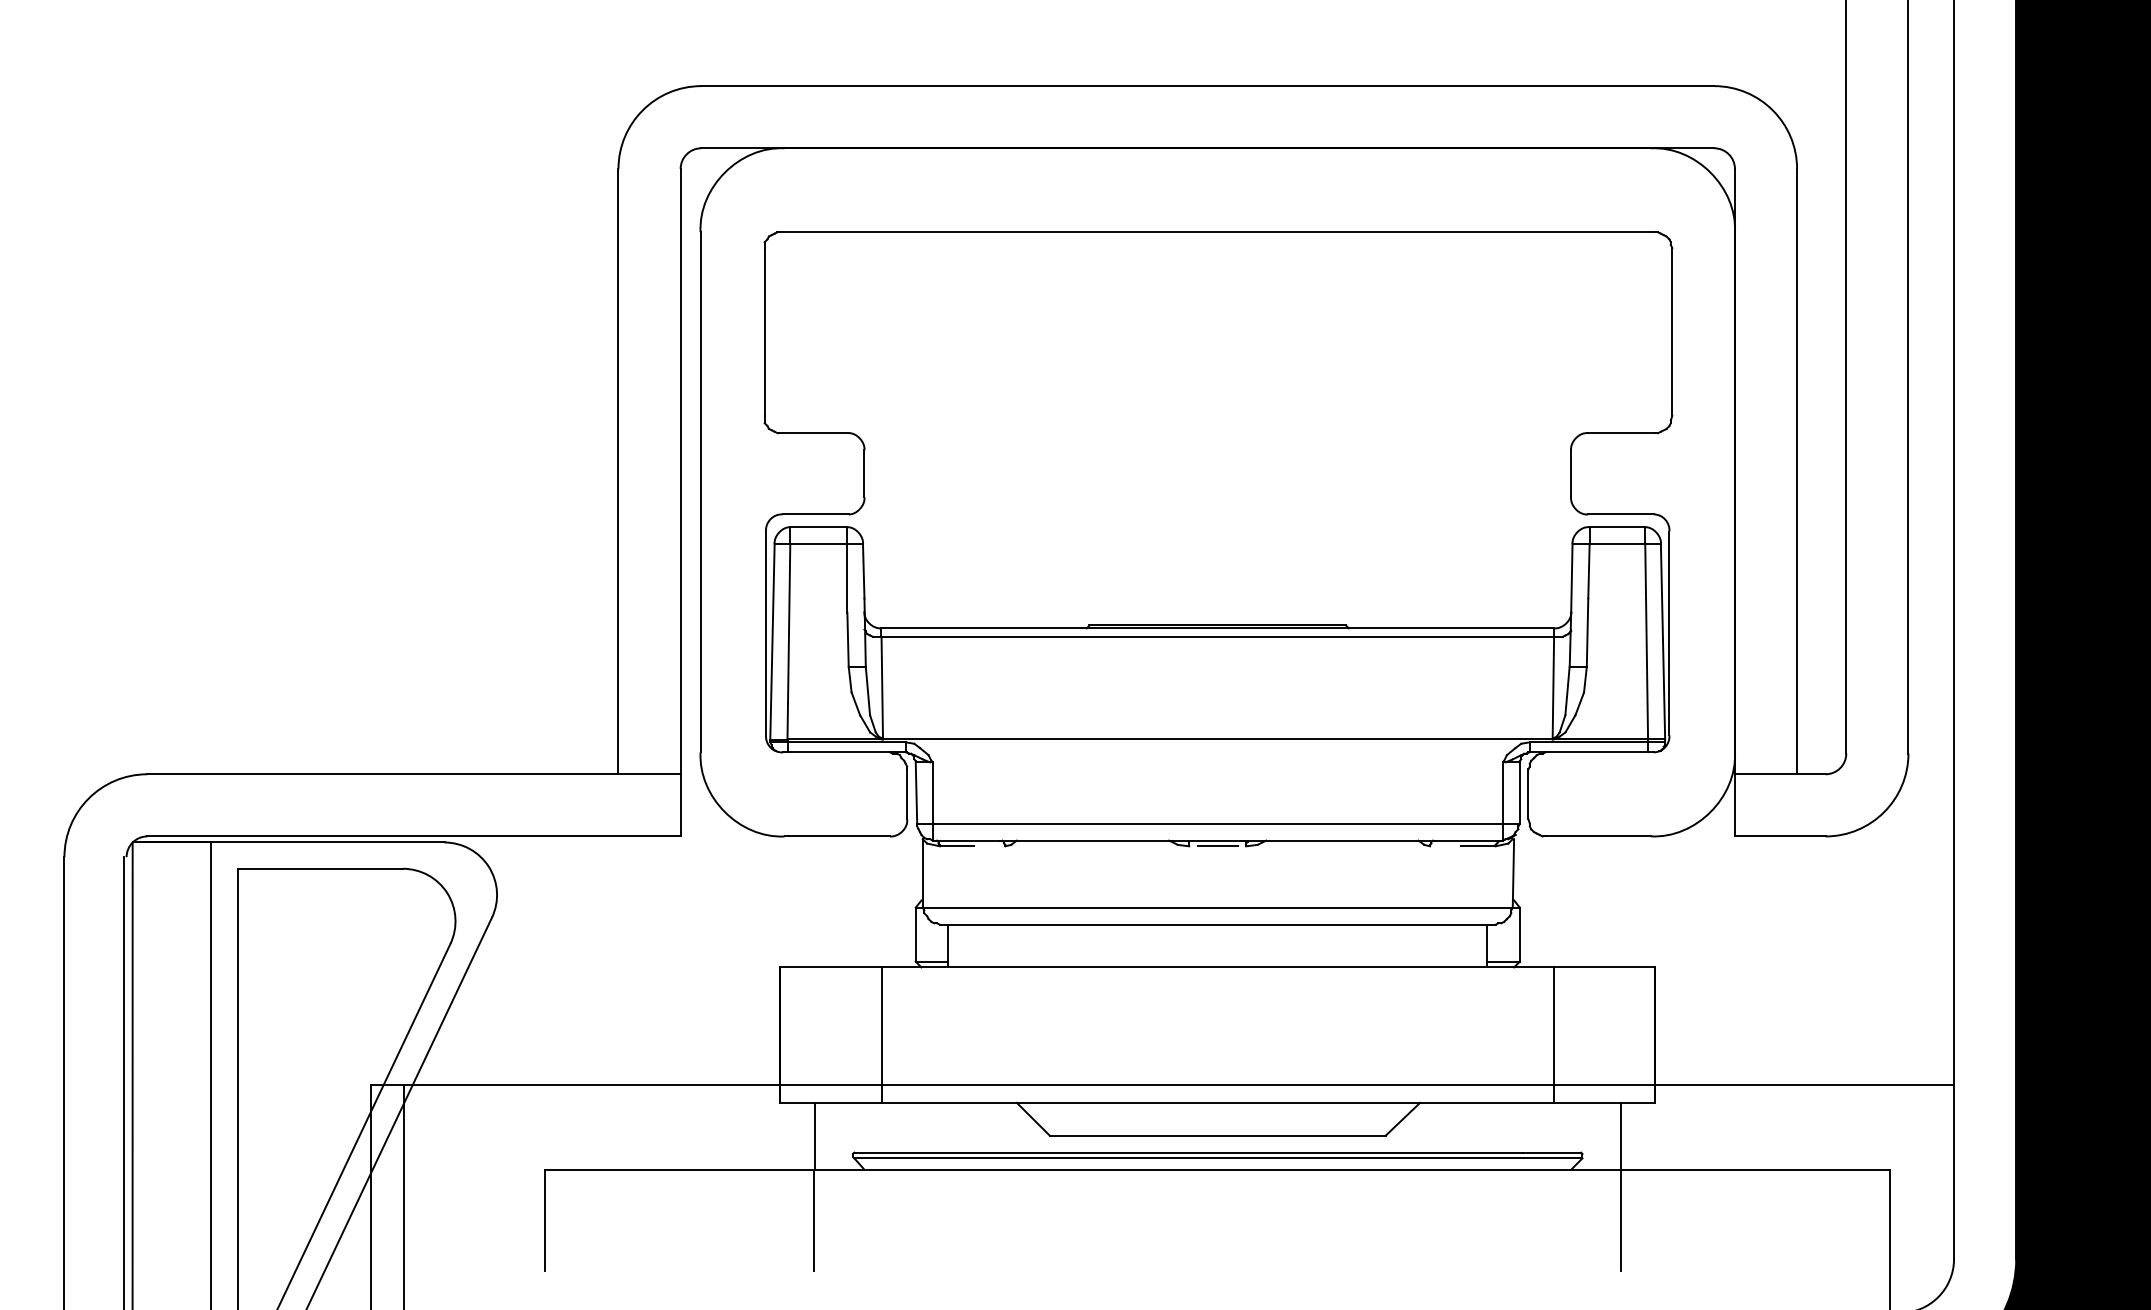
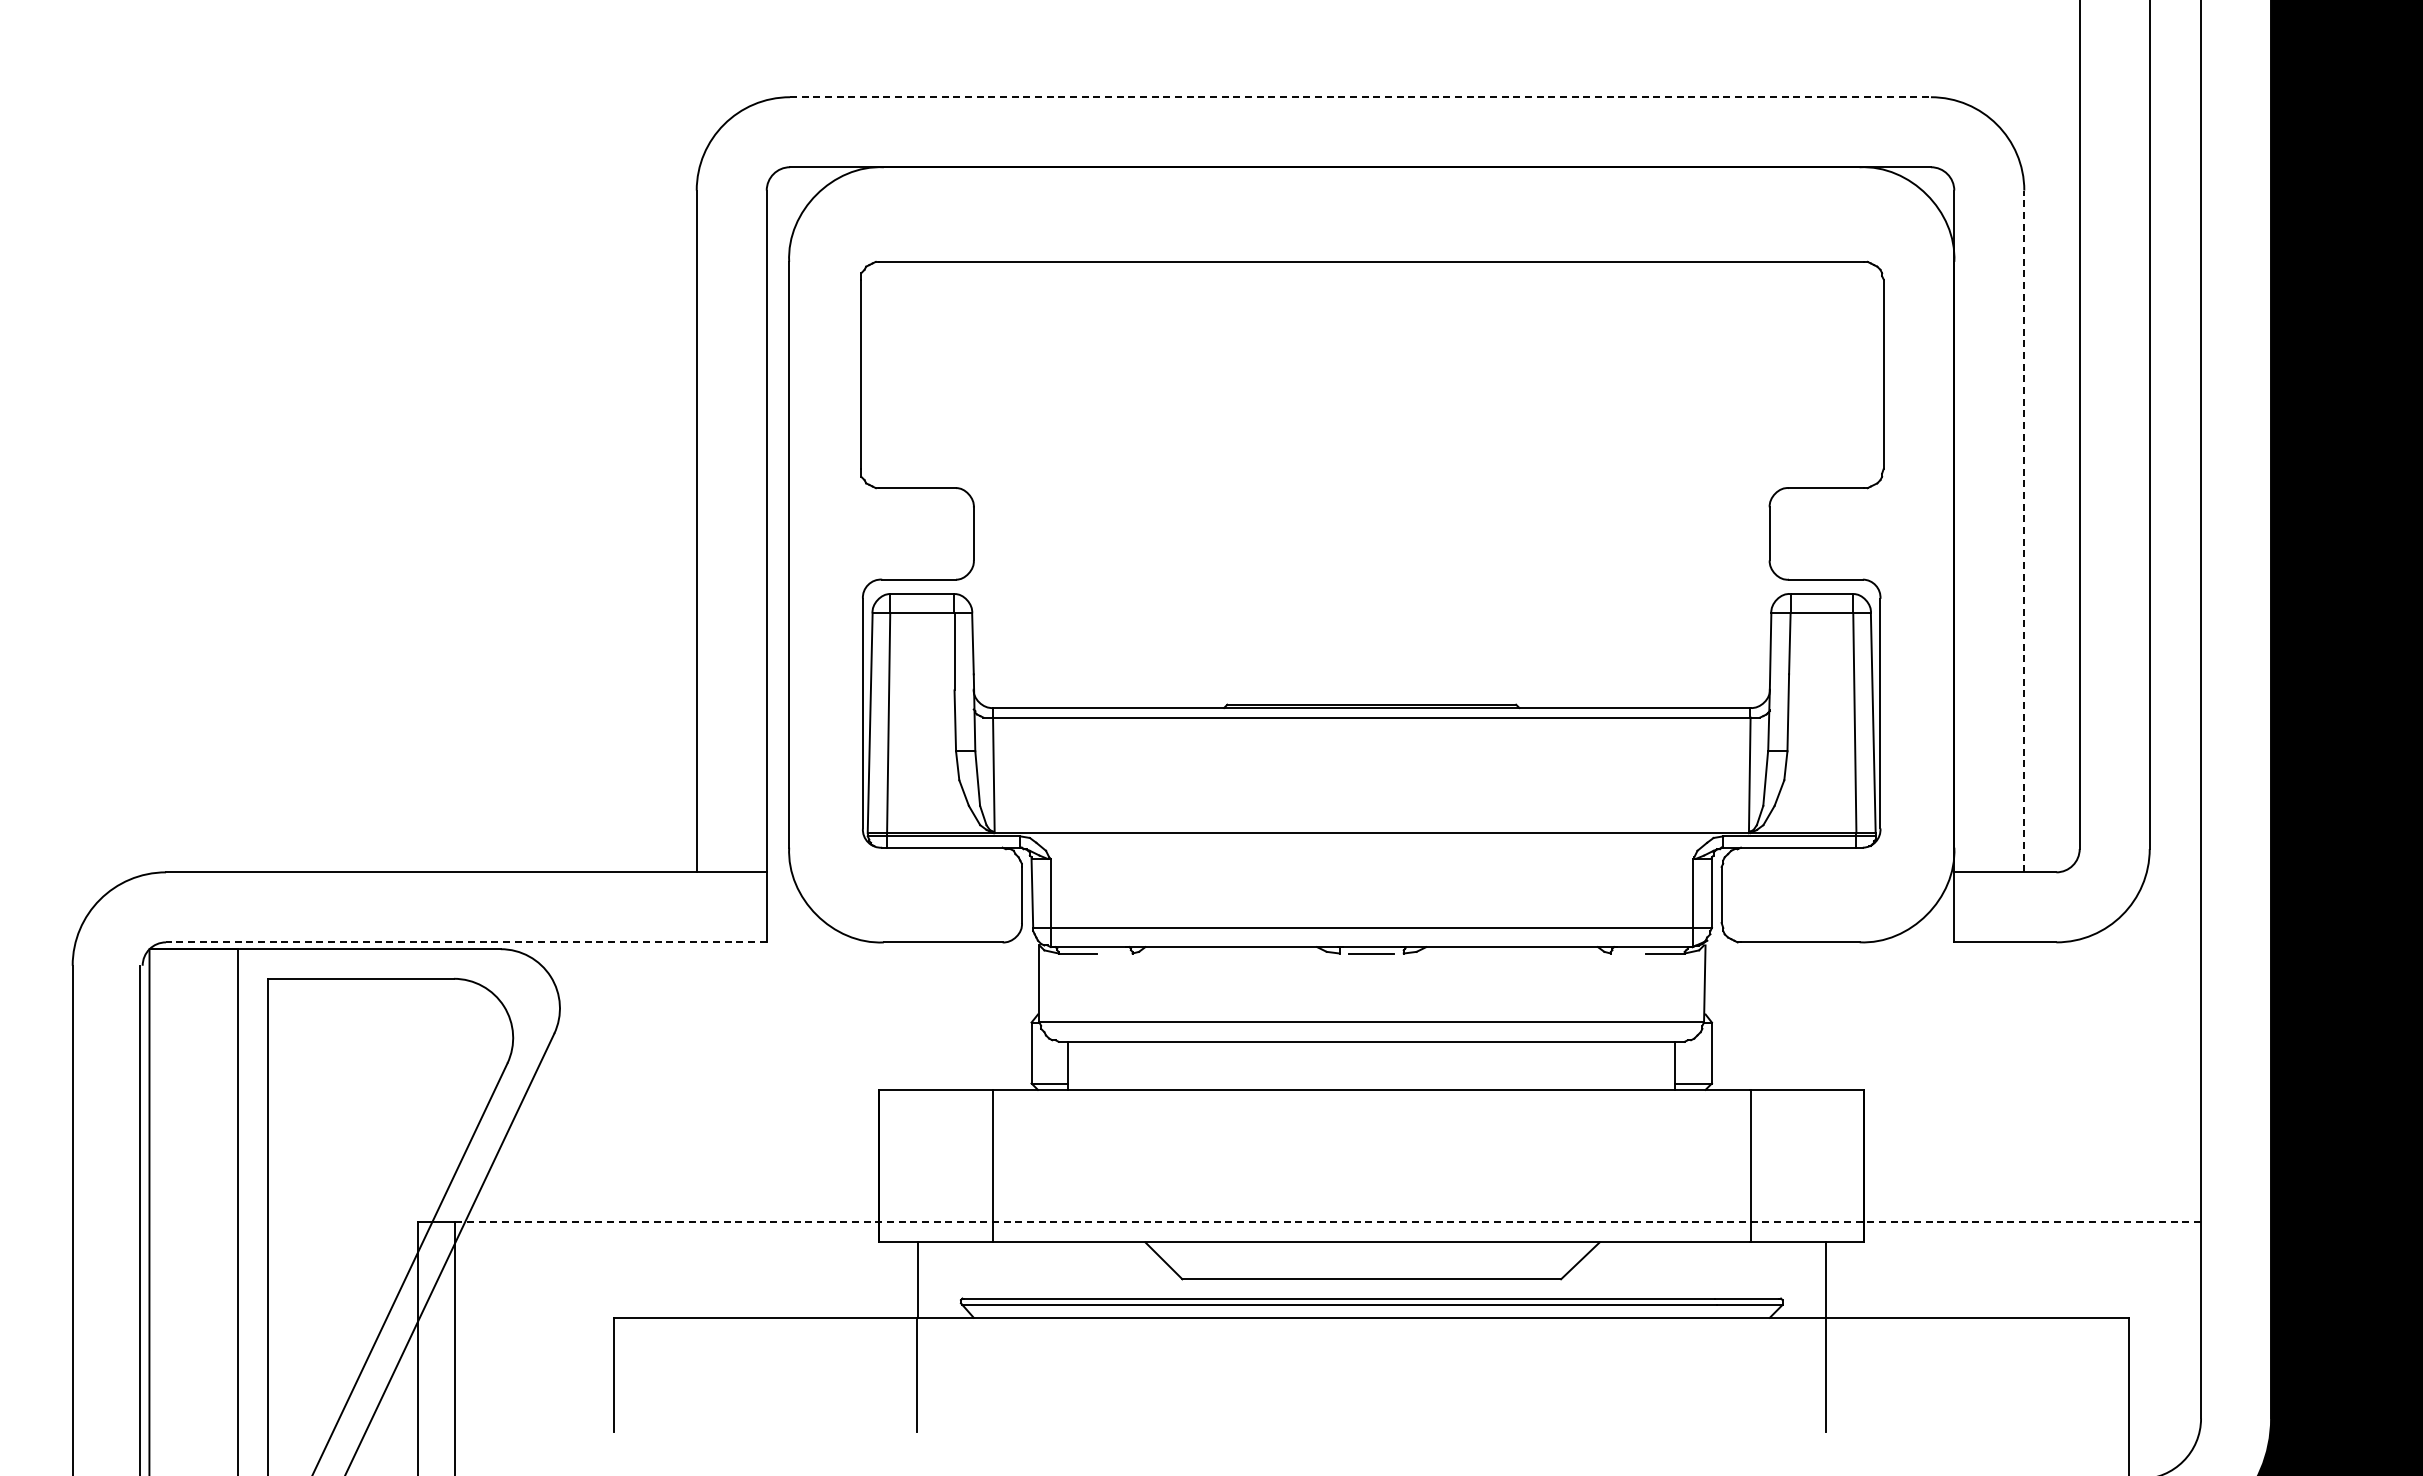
line: (1208, 86) -> (1361, 97), solid -> dashed
line: (1797, 471) -> (2024, 531), solid -> dashed
line: (413, 836) -> (465, 942), solid -> dashed
line: (1179, 1085) -> (1328, 1222), solid -> dashed

